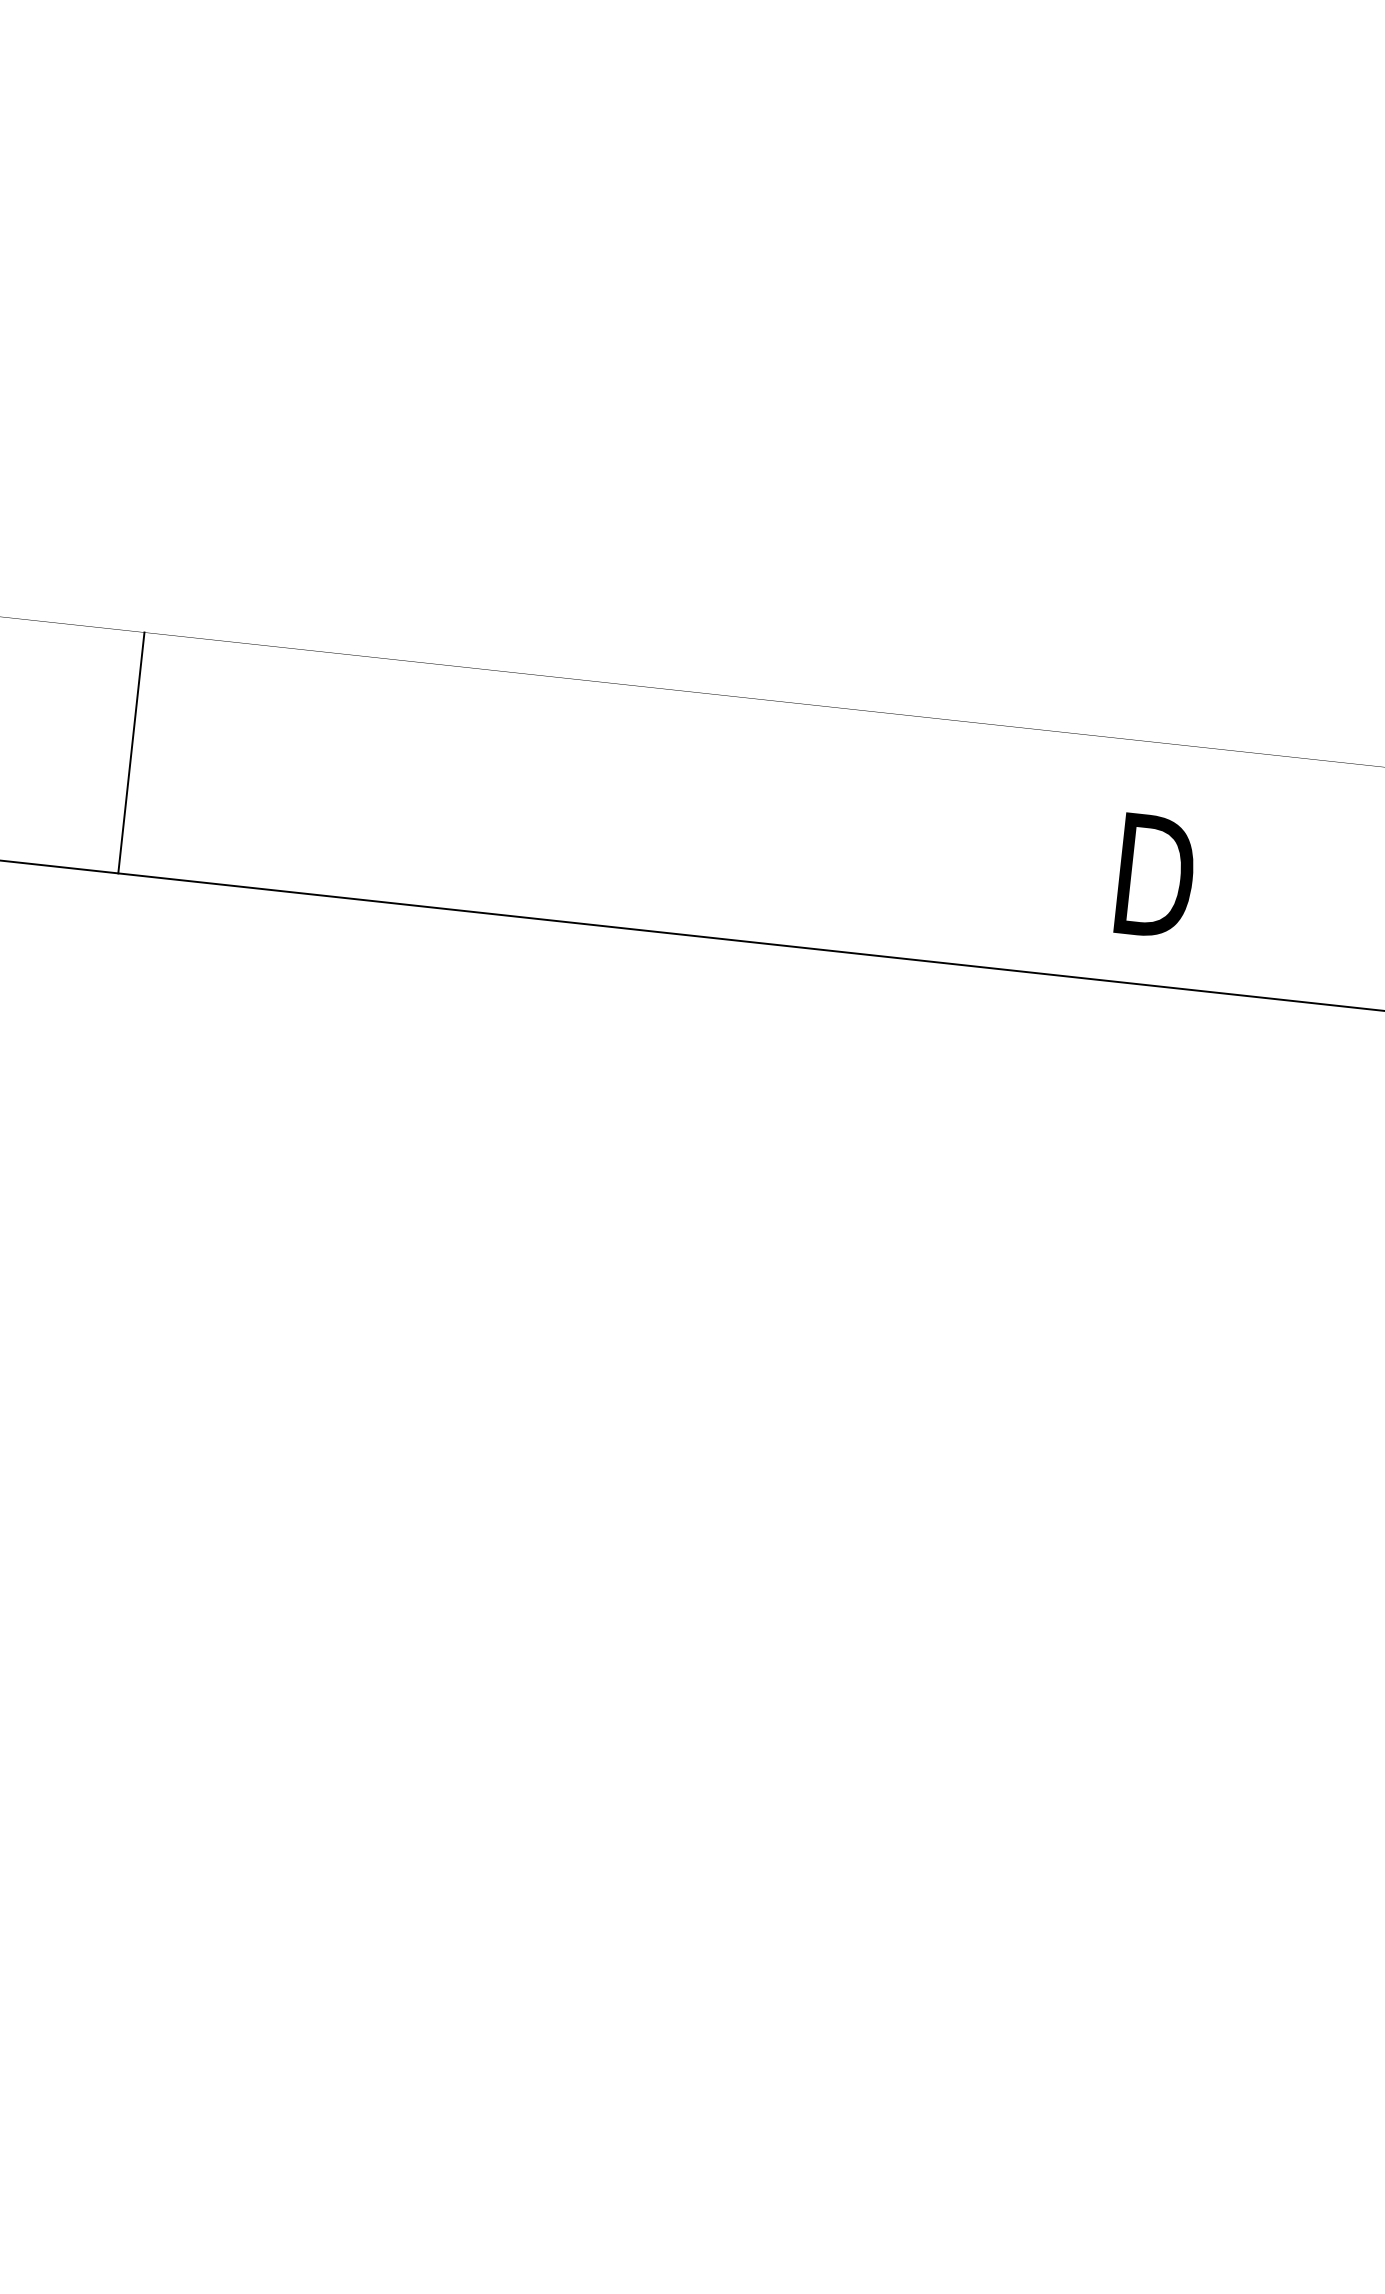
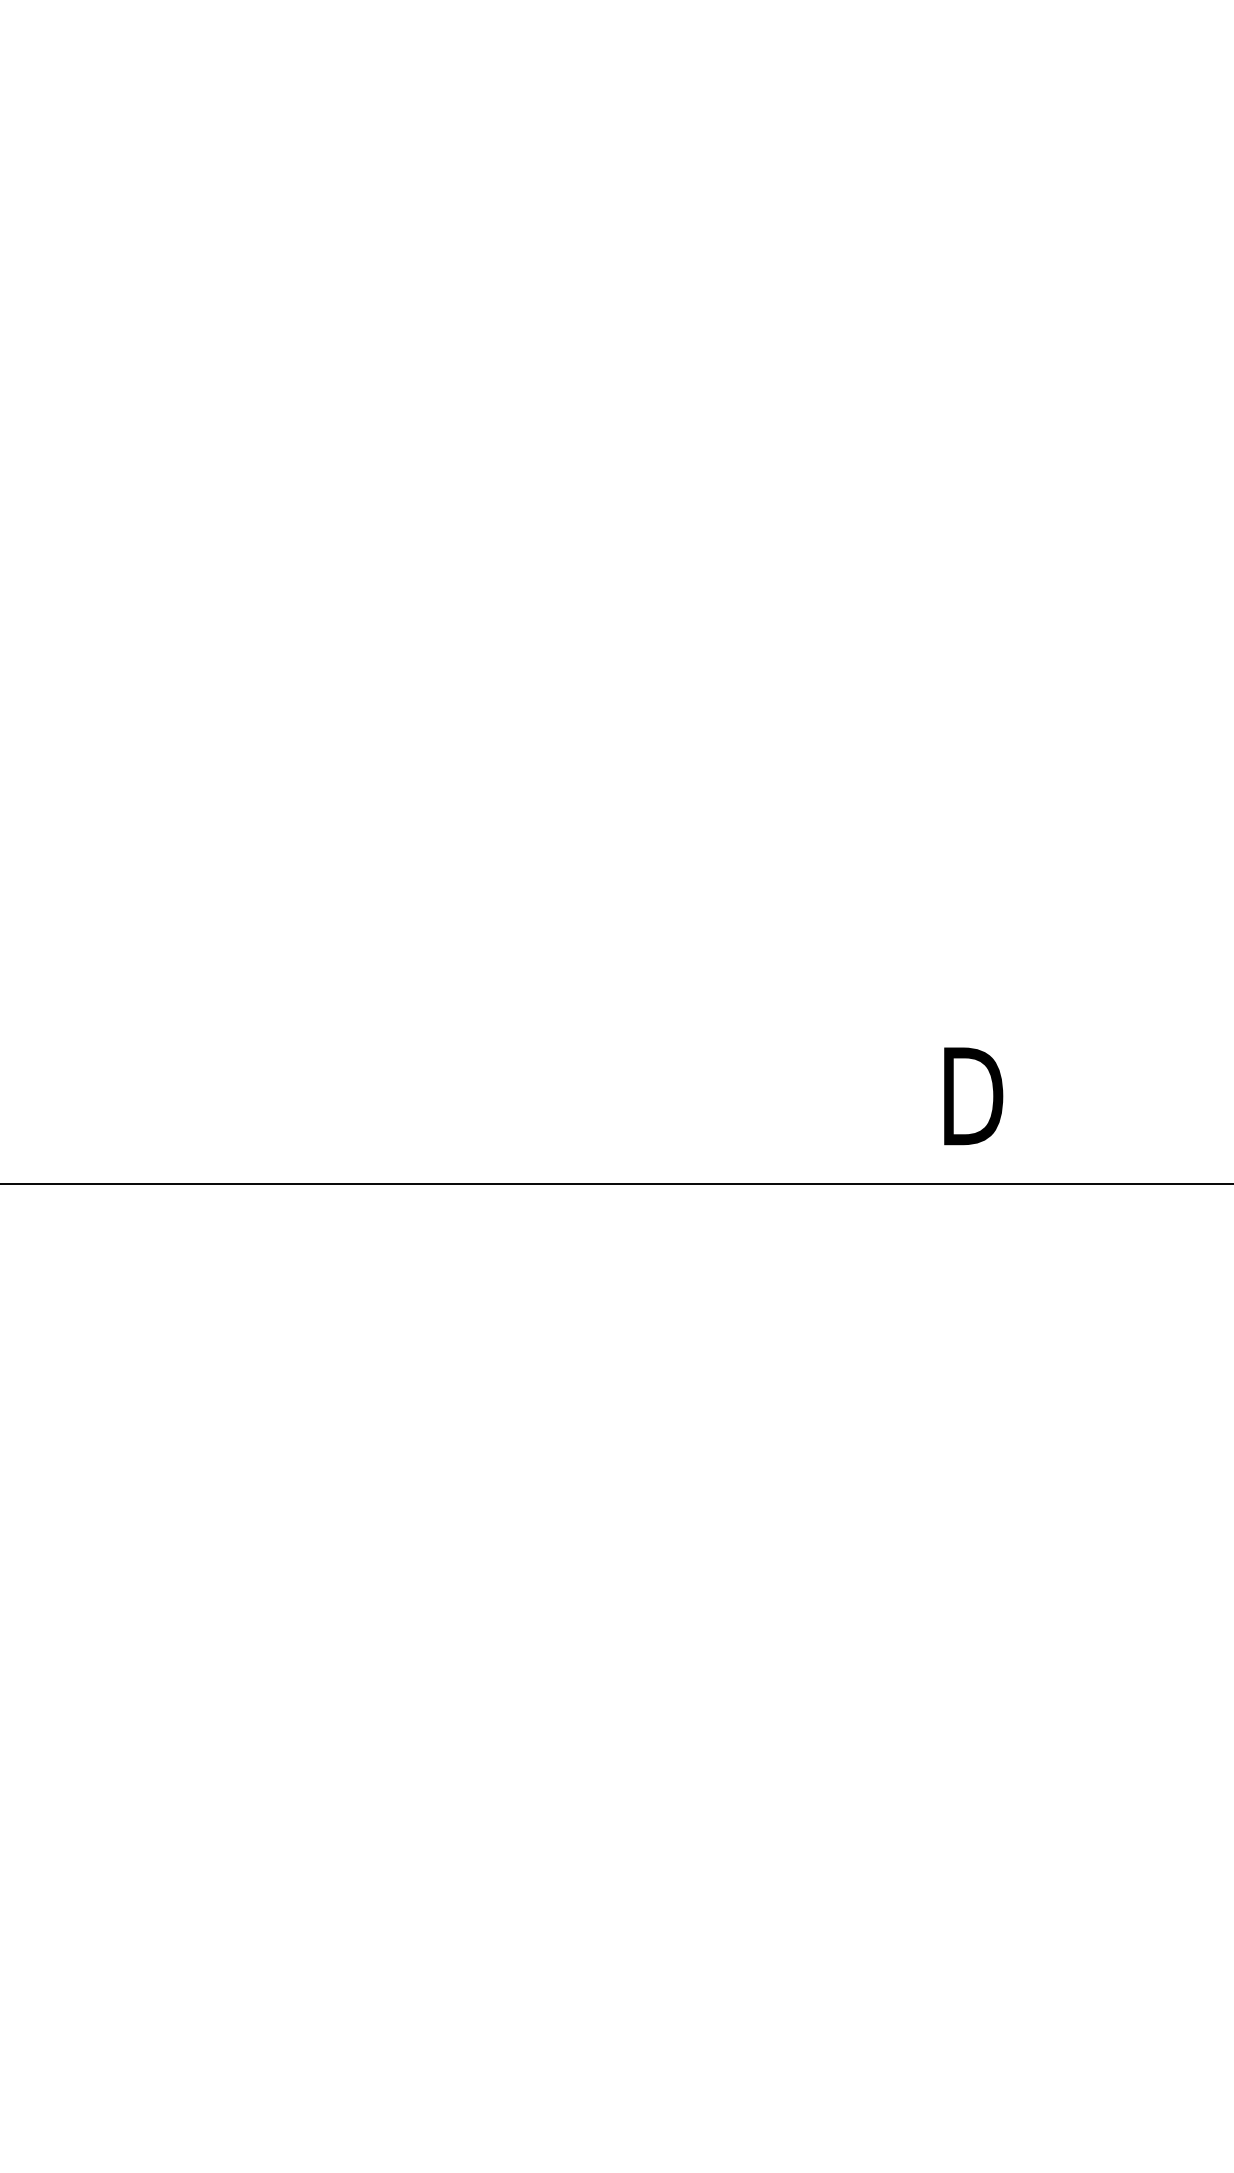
line: (131, 752) -> (142, 1086), removed

